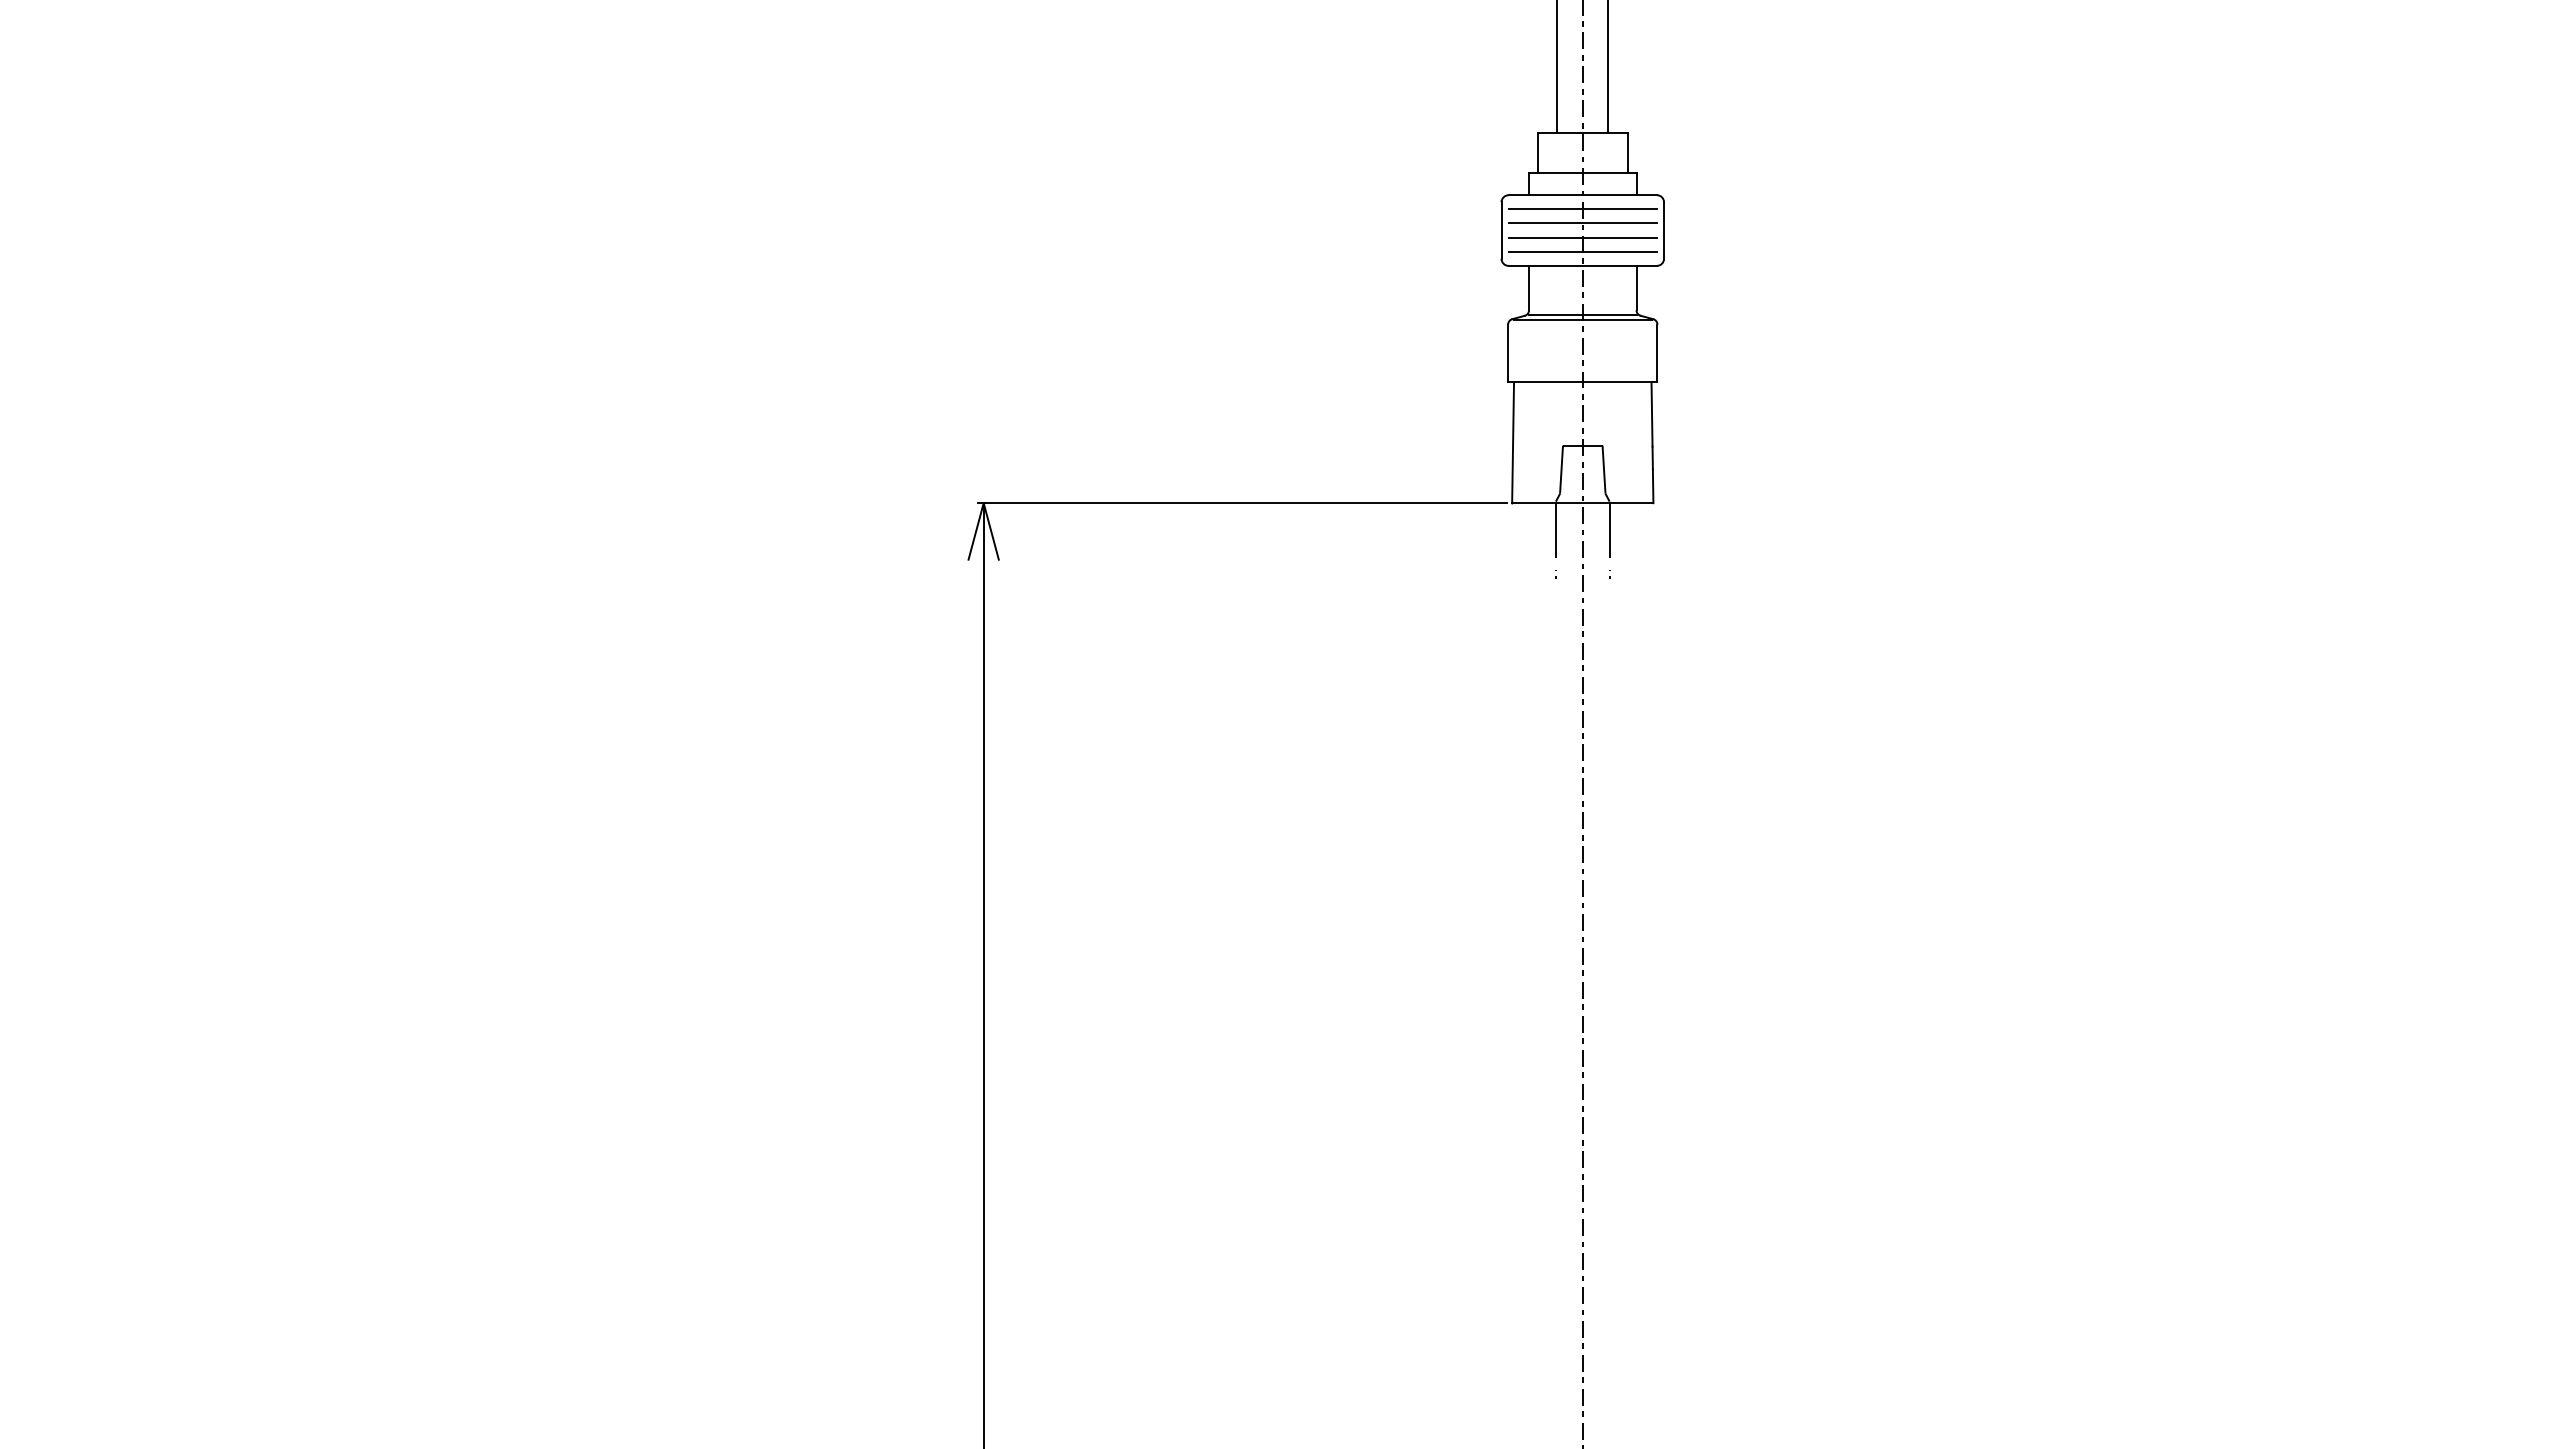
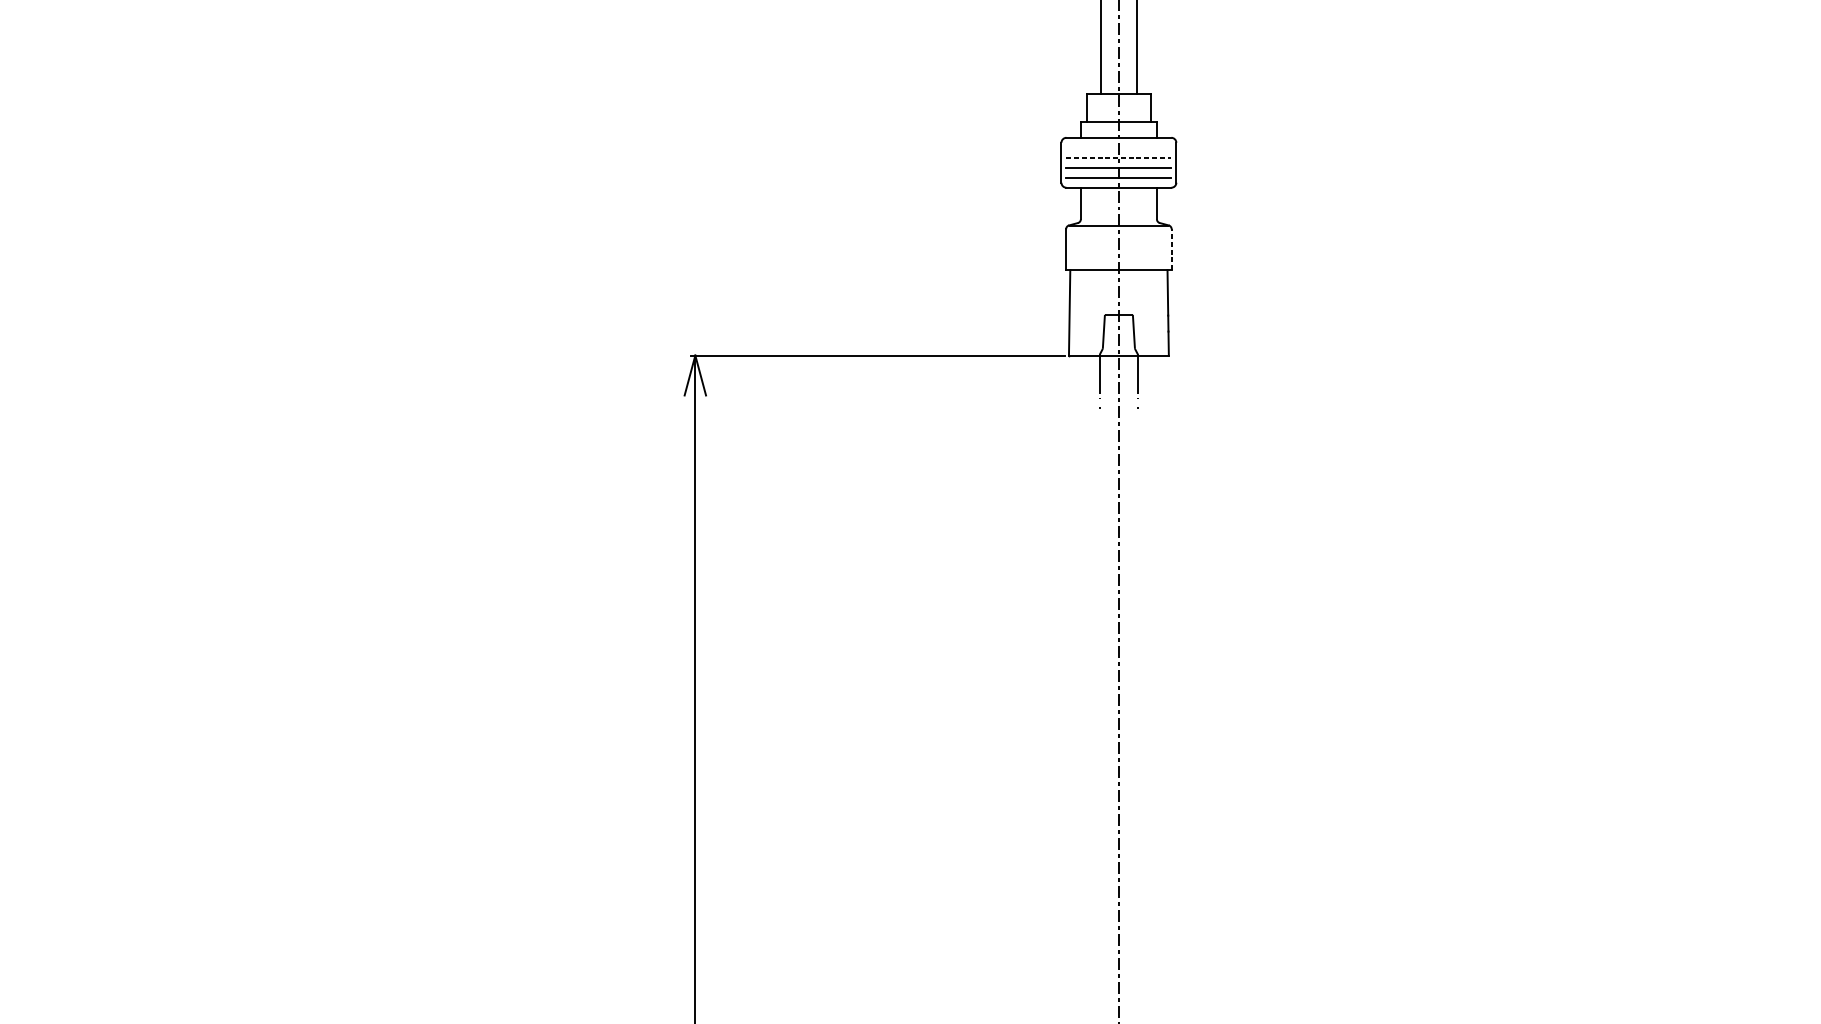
line: (1582, 209) -> (1118, 147), removed
line: (1583, 223) -> (1119, 157), solid -> dashed
line: (1582, 314) -> (1118, 222), removed
line: (1657, 353) -> (1171, 249), solid -> dashed

